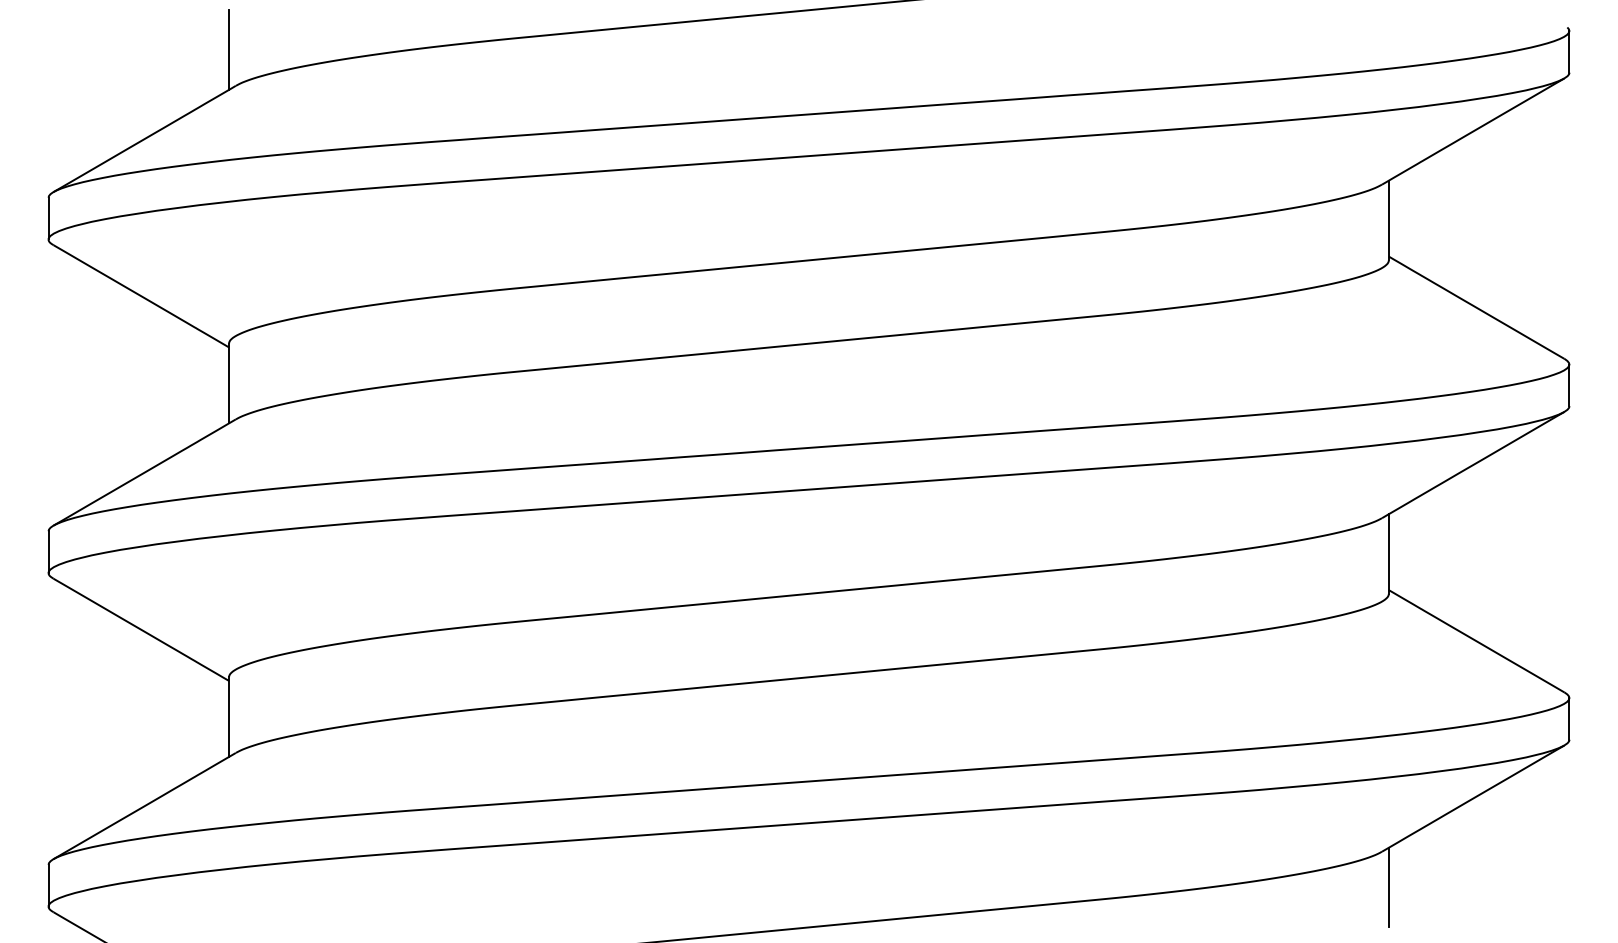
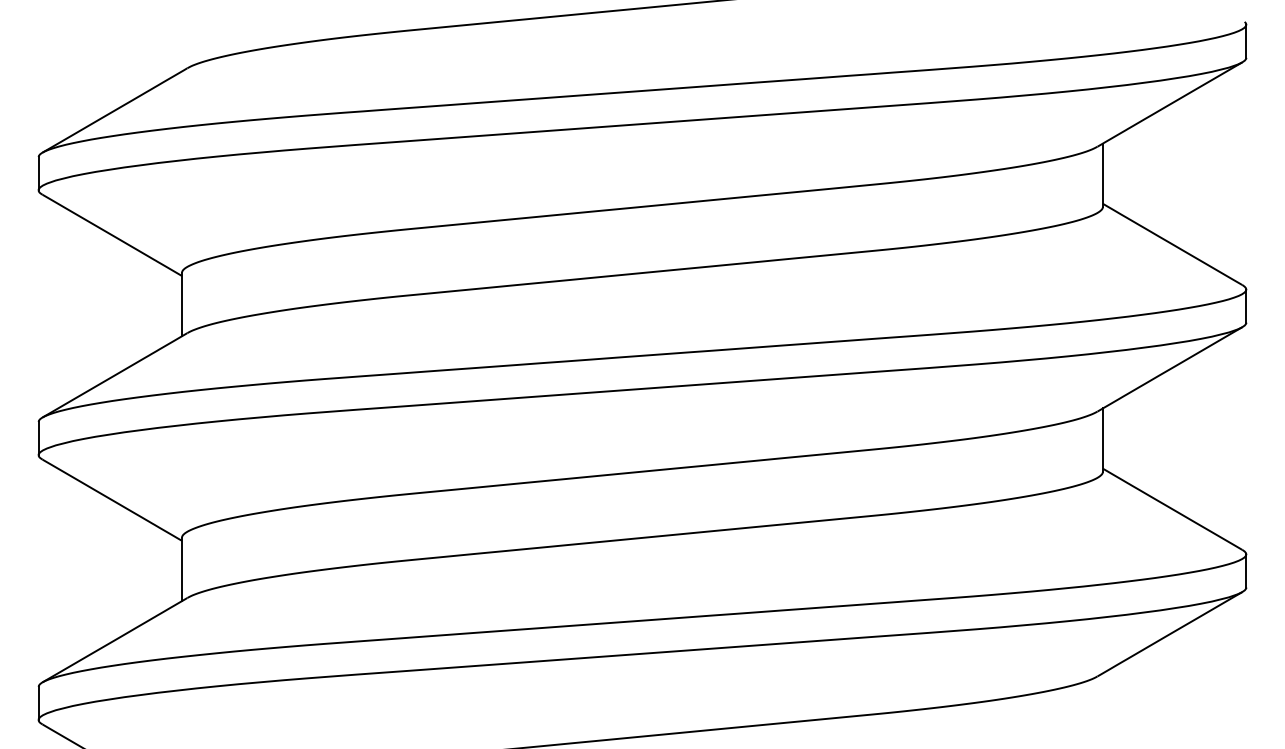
line: (229, 49) -> (182, 39), removed
line: (1388, 887) -> (1102, 704), removed

